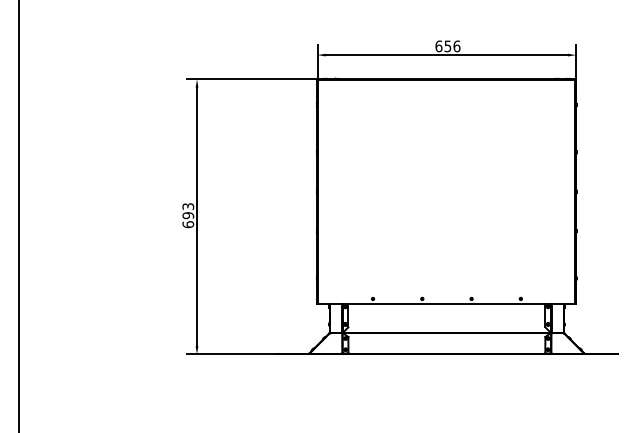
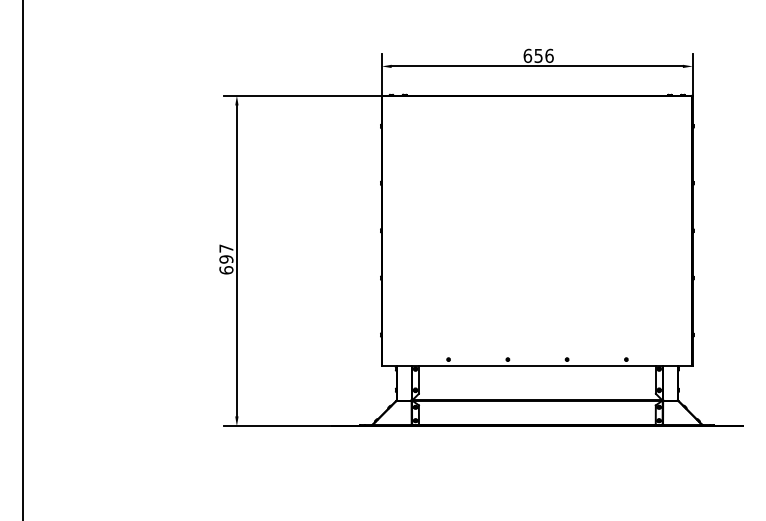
text: (188, 206) -> (226, 248), 693 -> 697

